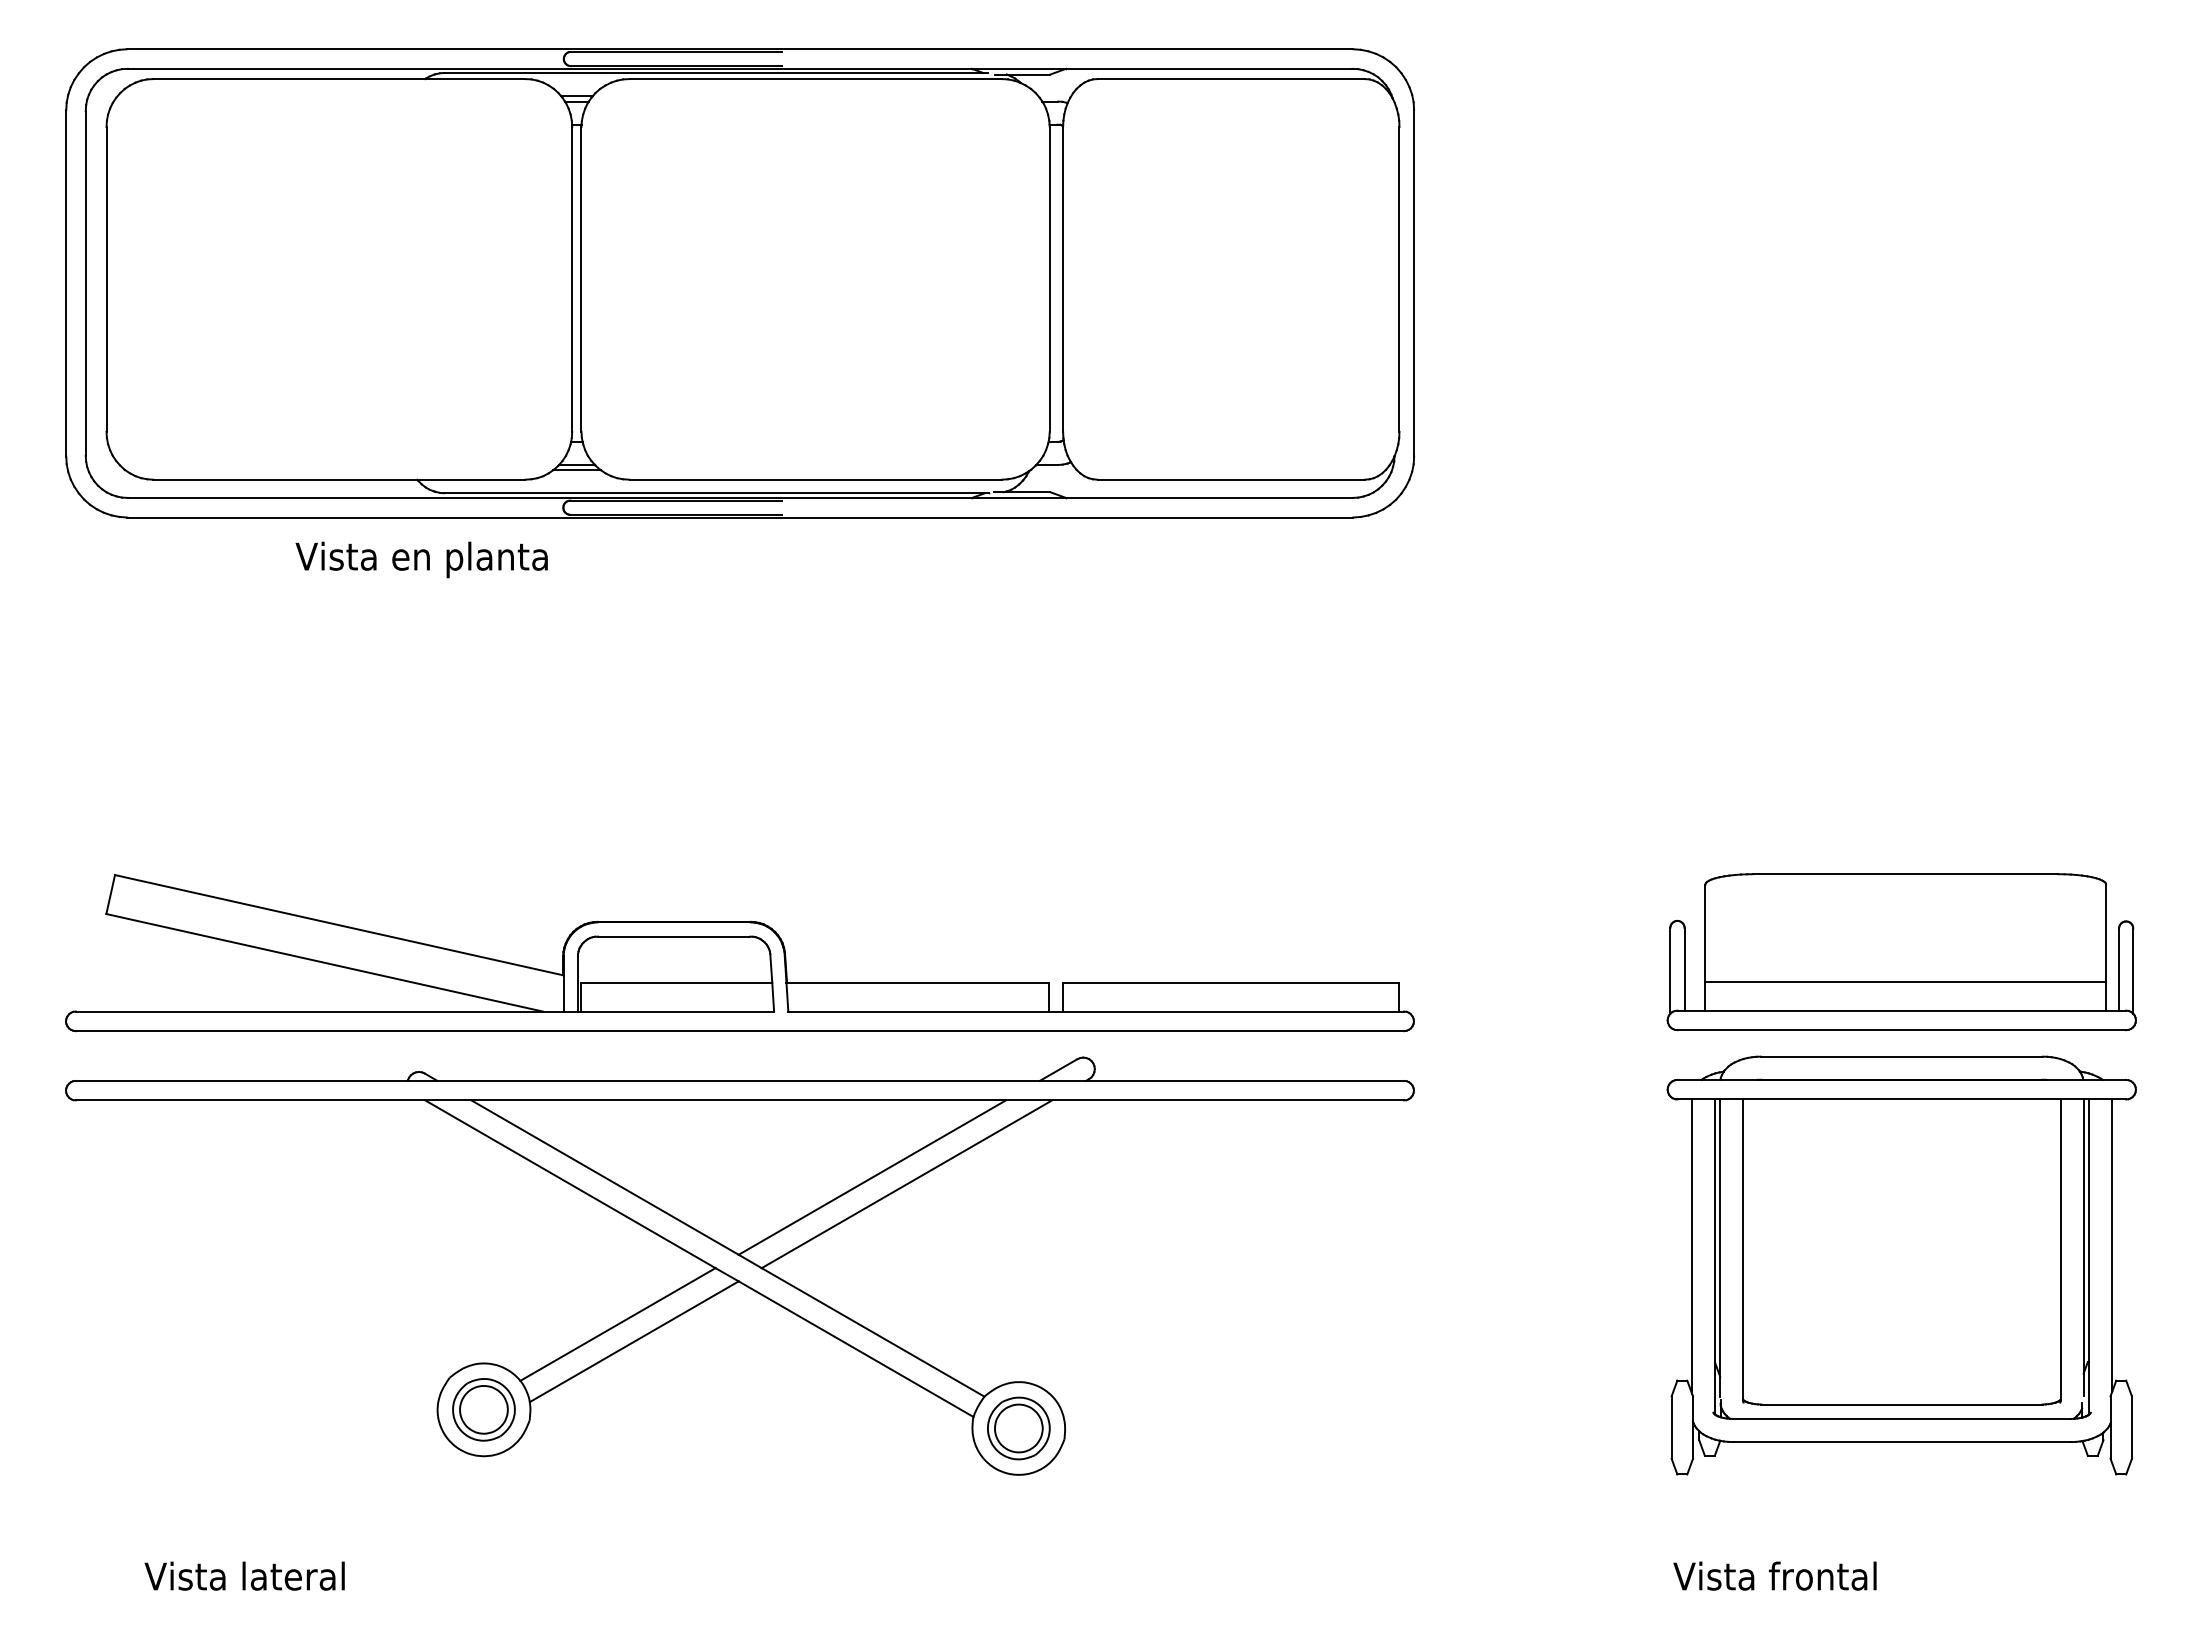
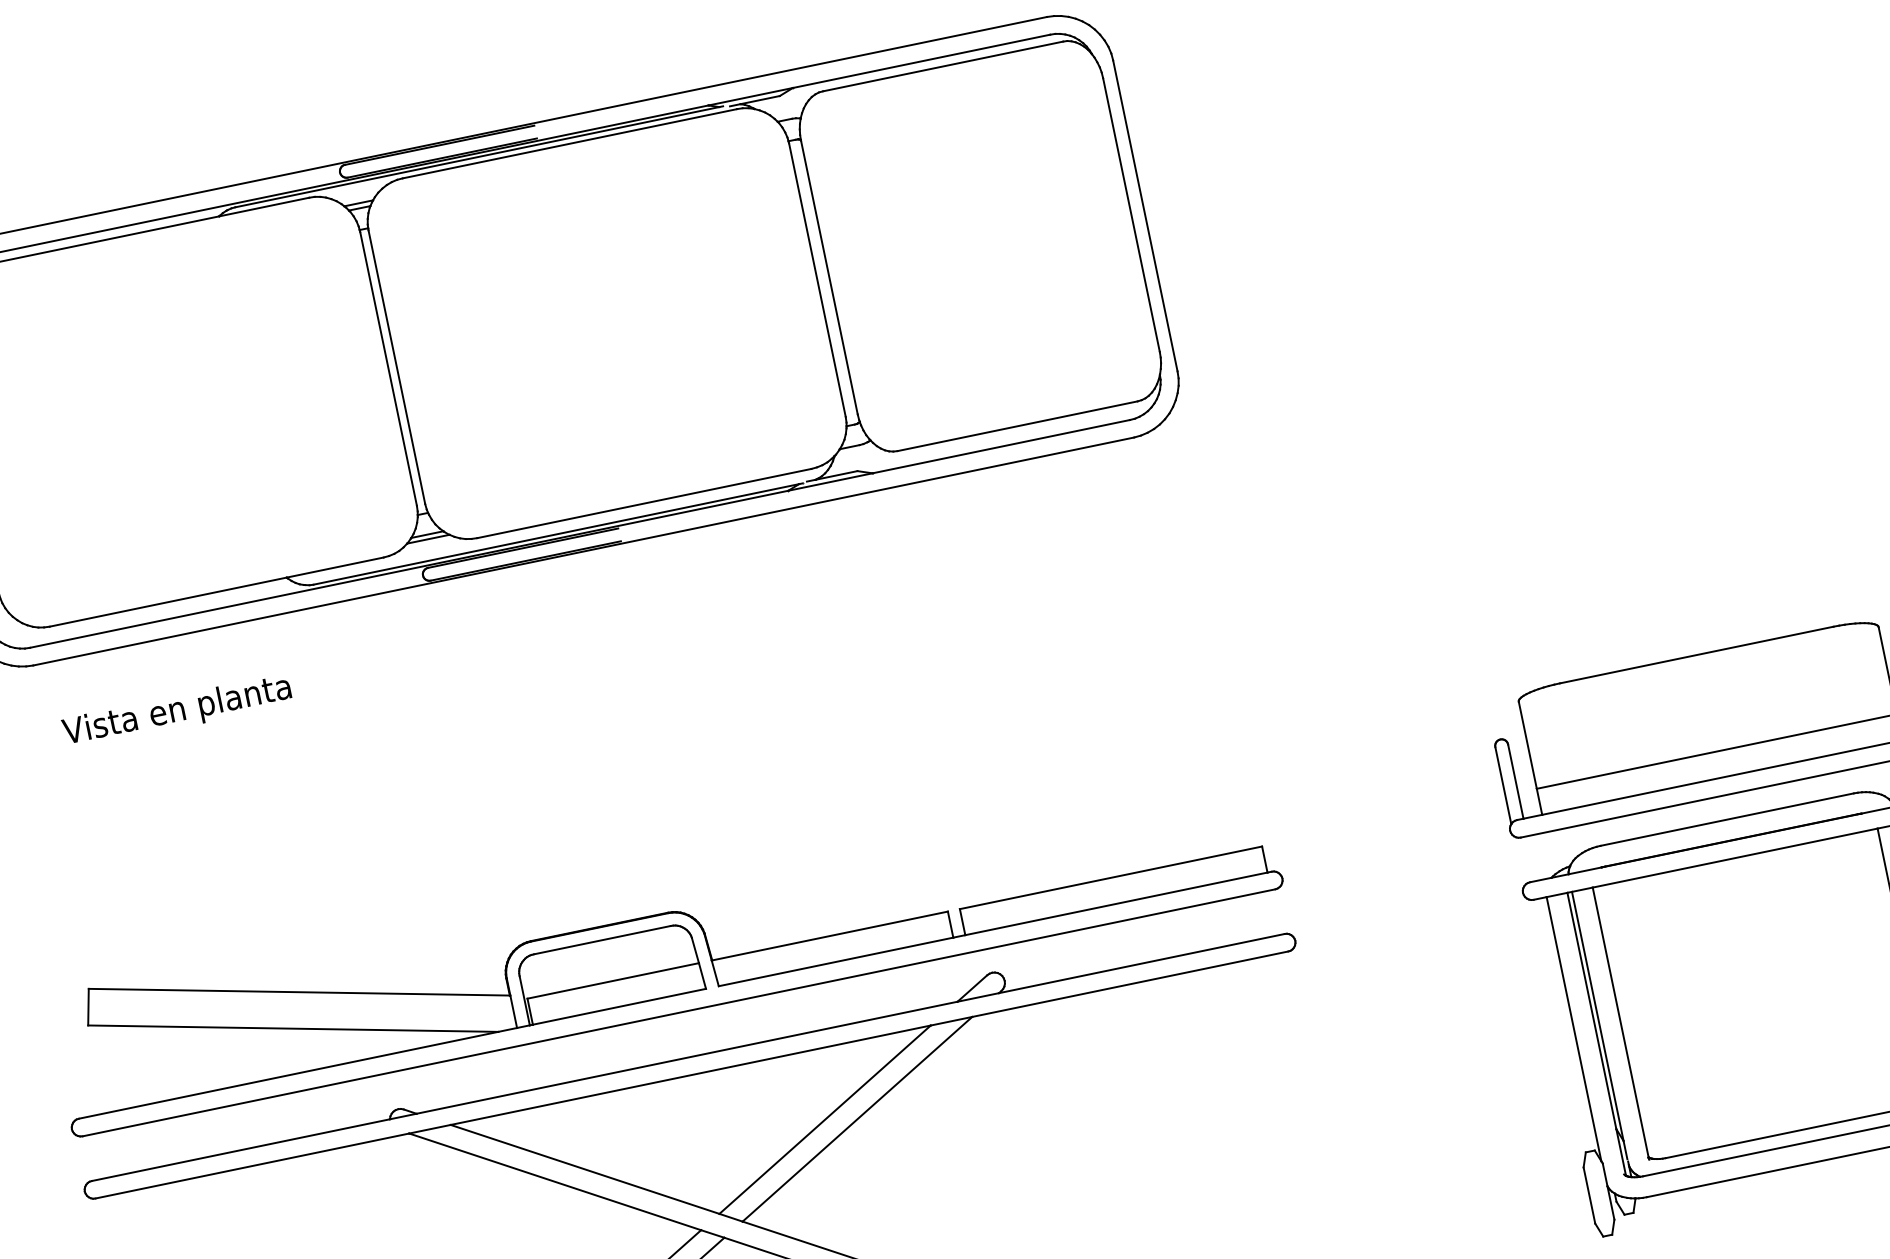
text: (421, 559) -> (176, 711), moved

